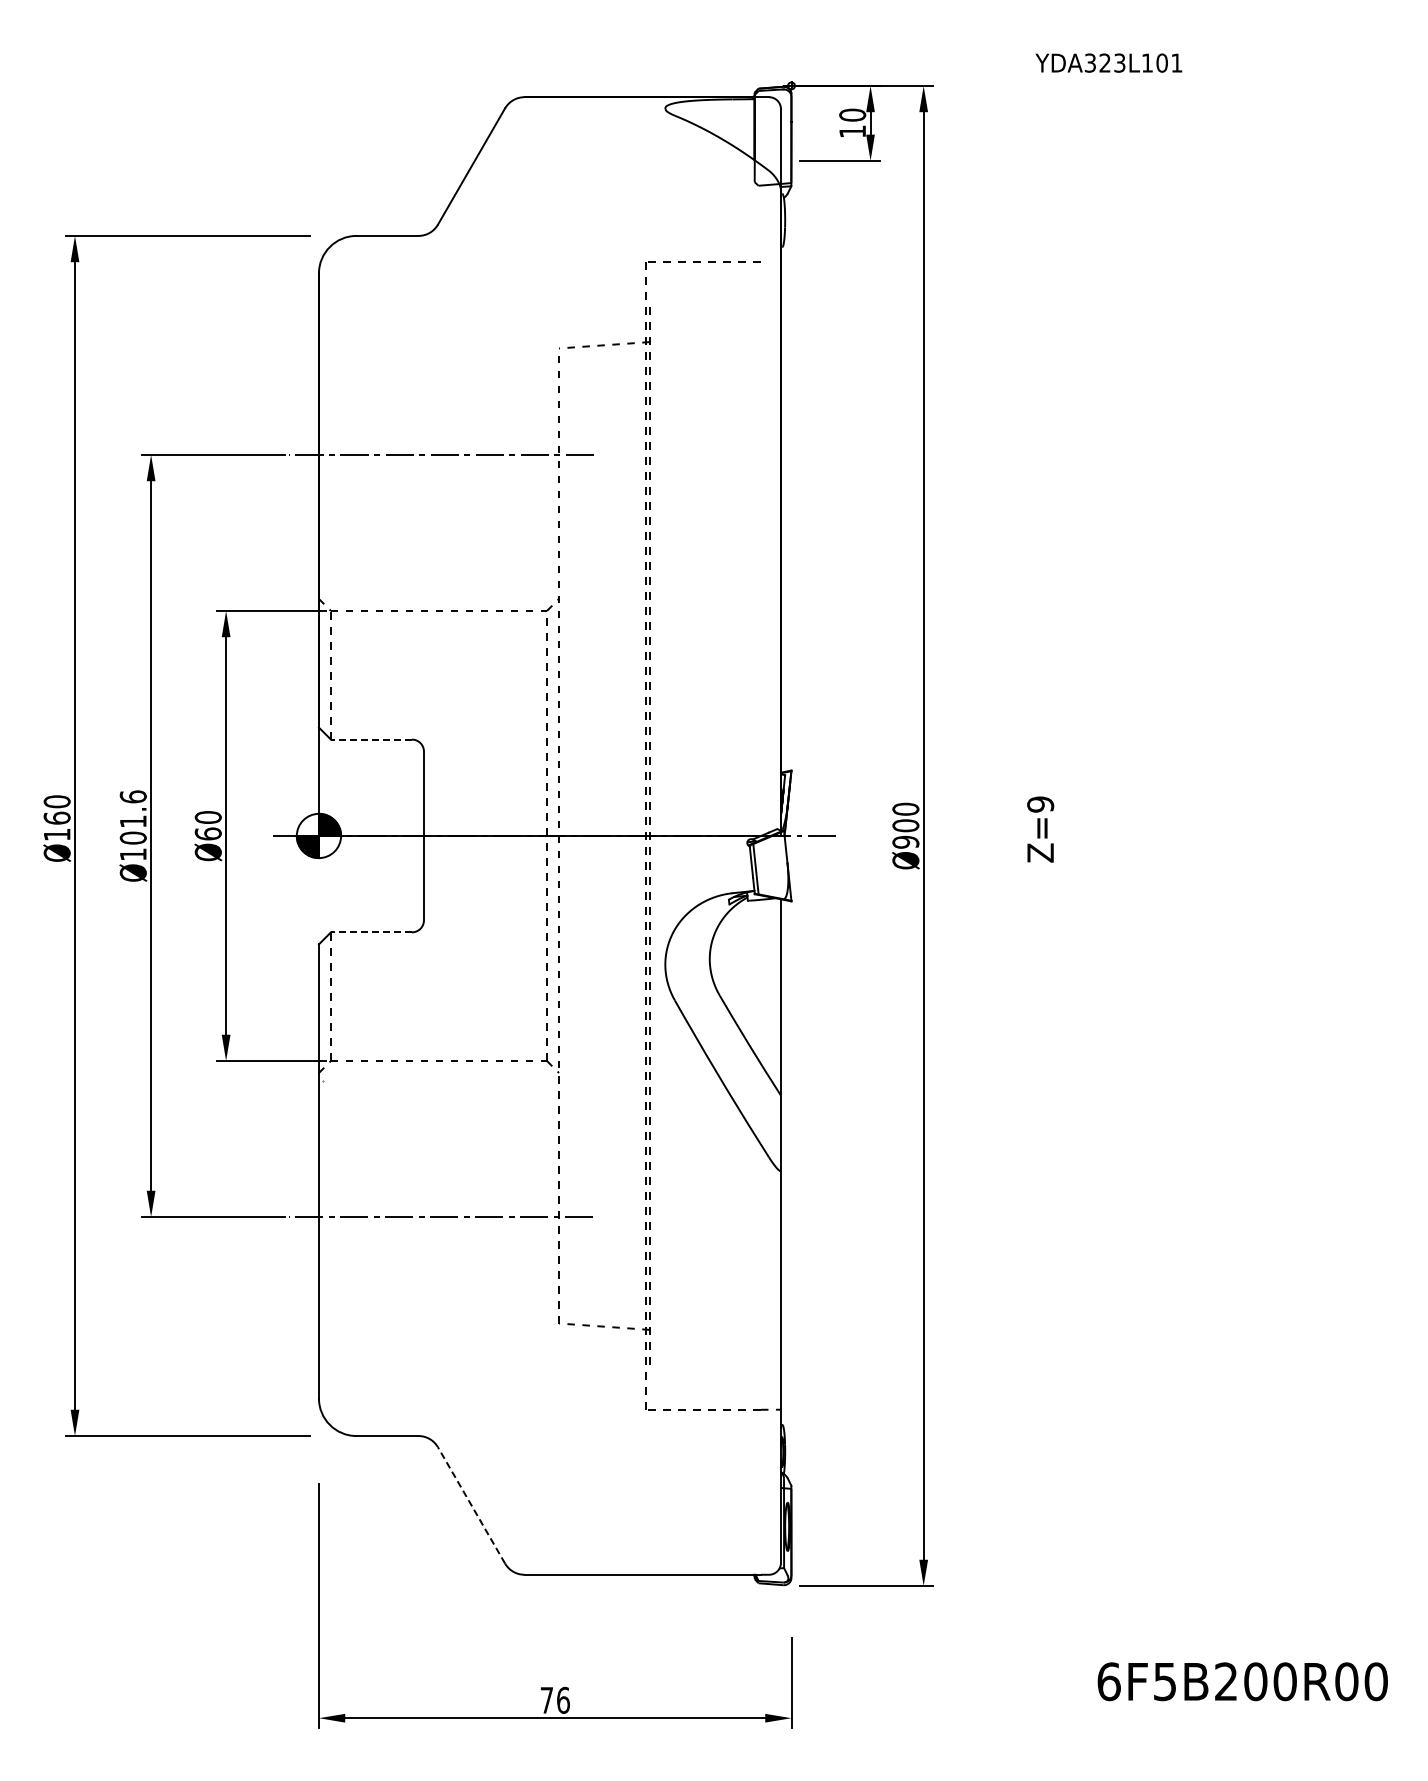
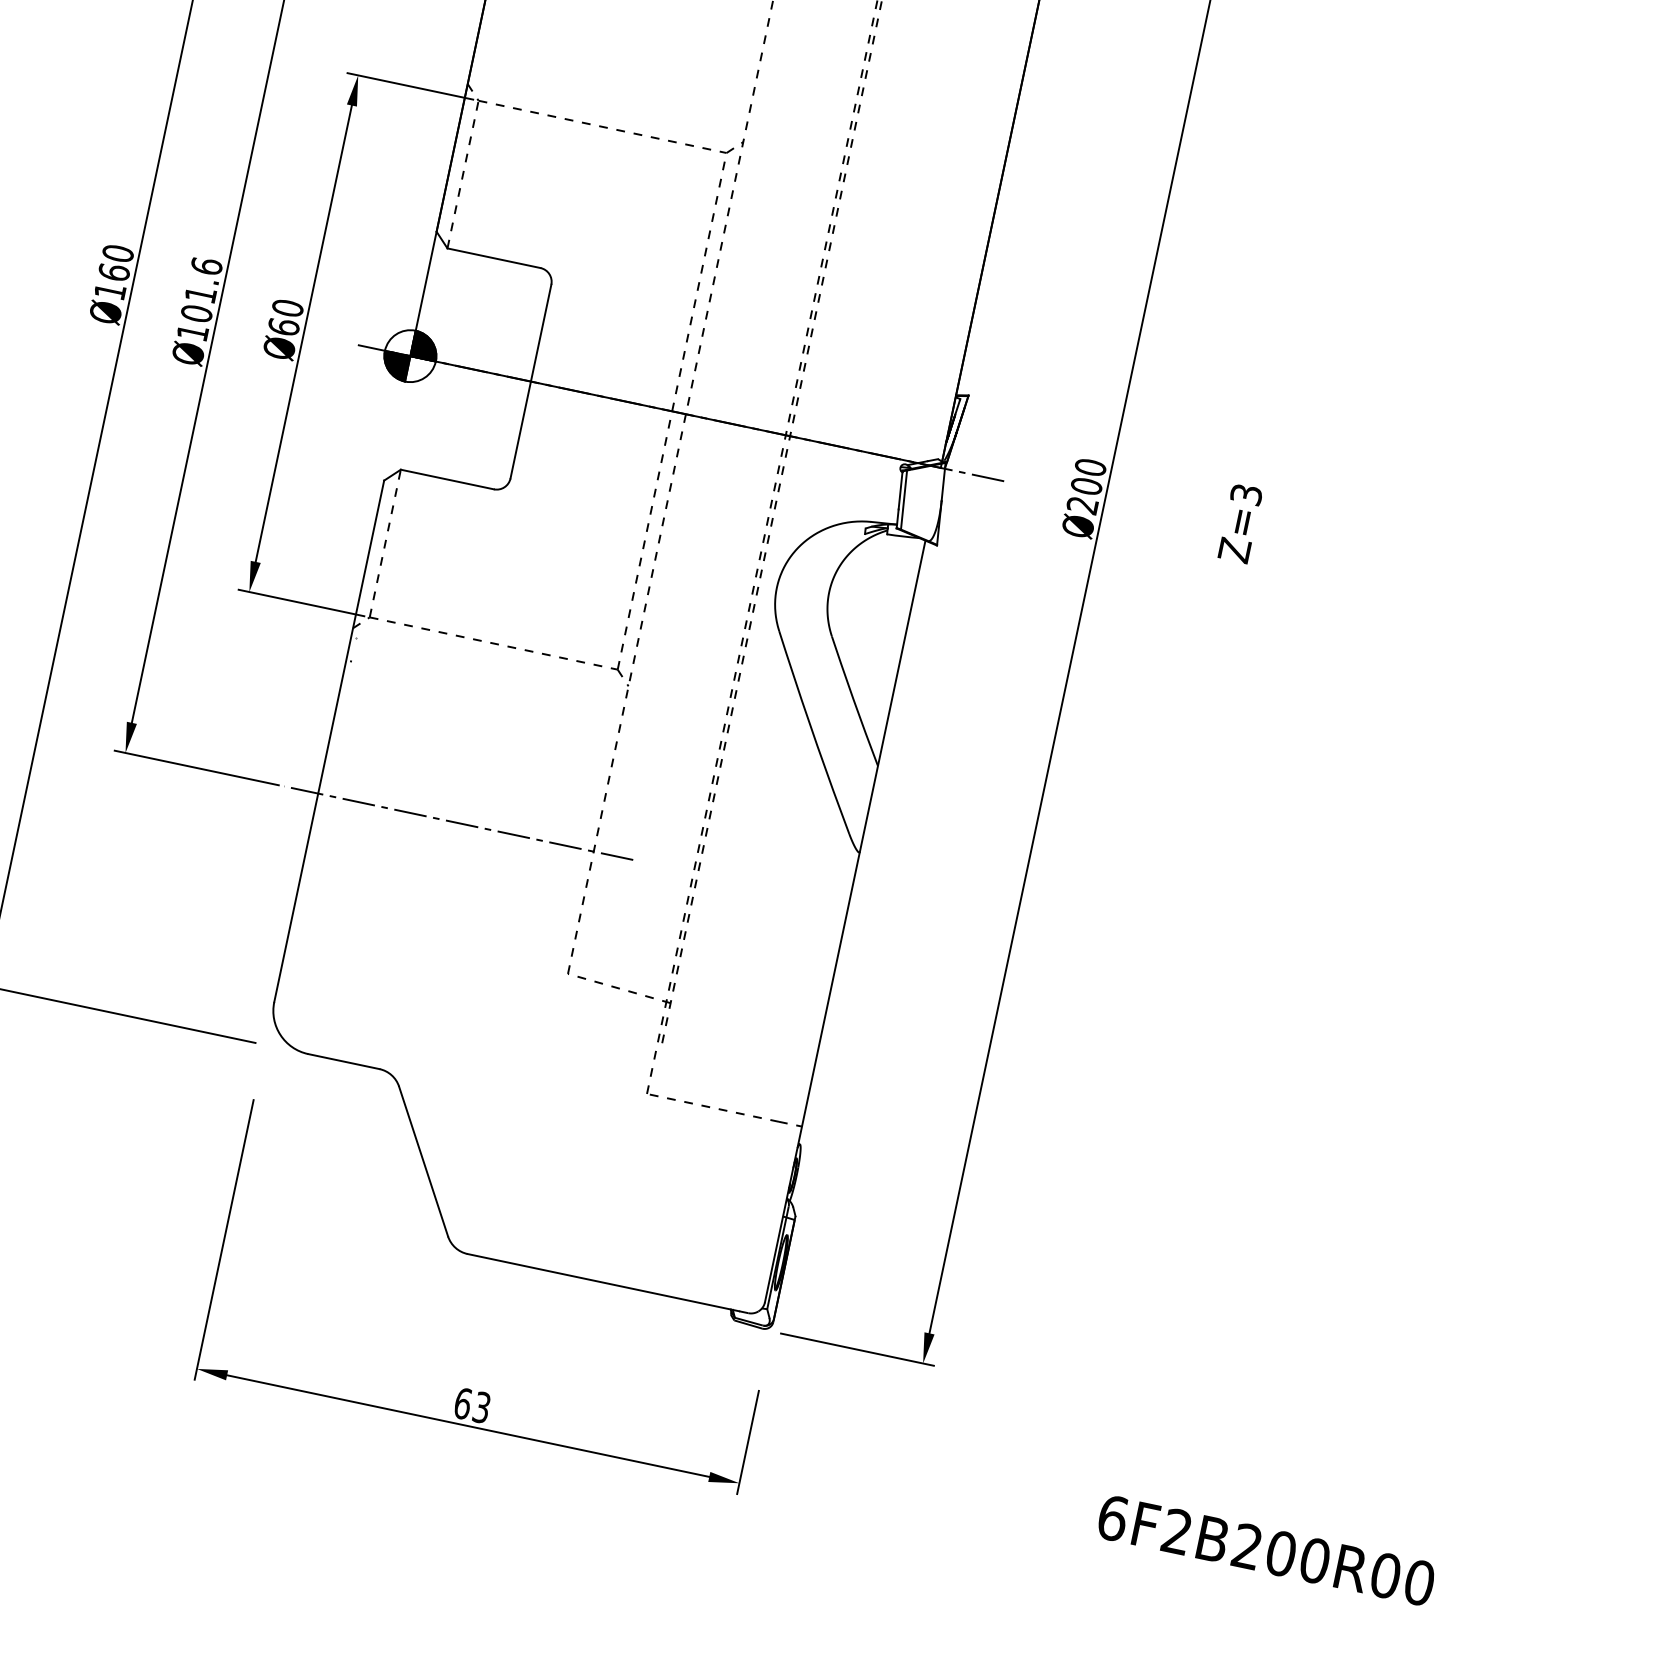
line: (371, 739) -> (494, 258), dashed -> solid
text: (1040, 804) -> (1246, 494), Z=9 -> Z=3
text: (905, 841) -> (1082, 504), Ø900 -> Ø200
line: (371, 932) -> (447, 479), dashed -> solid
line: (471, 1504) -> (423, 1160), dashed -> solid
text: (1164, 1681) -> (1176, 1531), 6F5B200R00 -> 6F2B200R00
text: (554, 1699) -> (471, 1404), 76 -> 63

